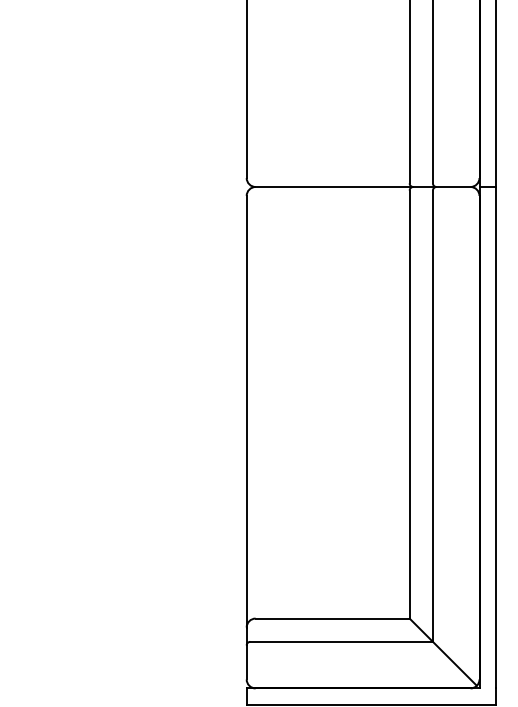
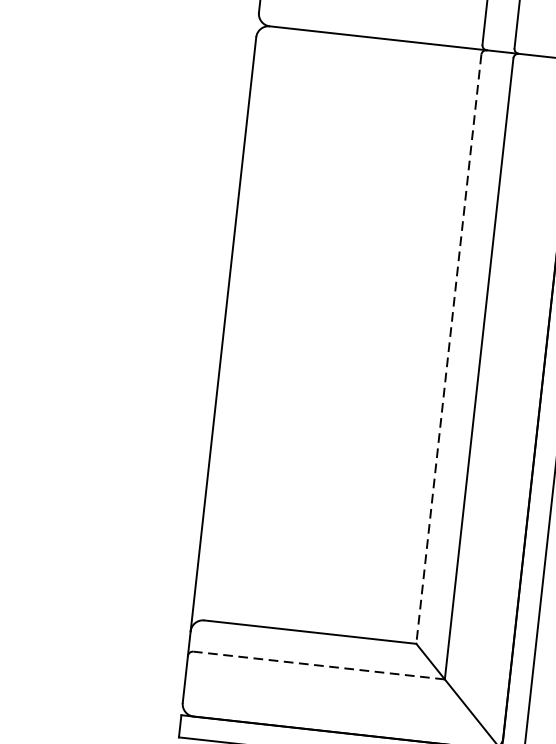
line: (409, 404) -> (448, 349), solid -> dashed
line: (341, 641) -> (319, 665), solid -> dashed

